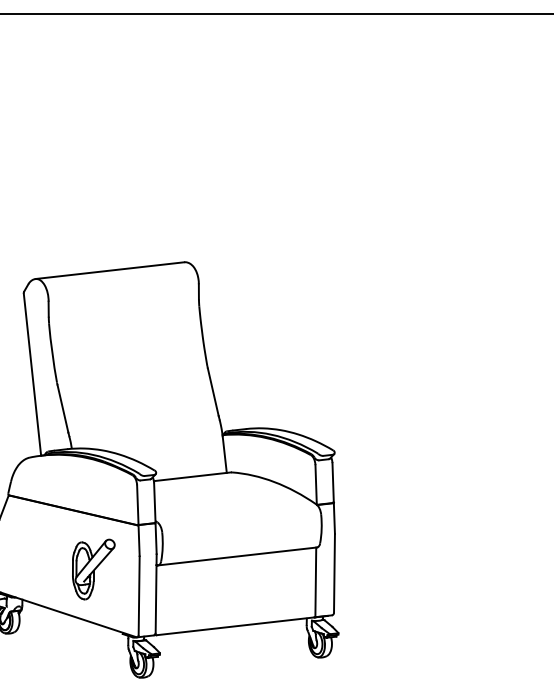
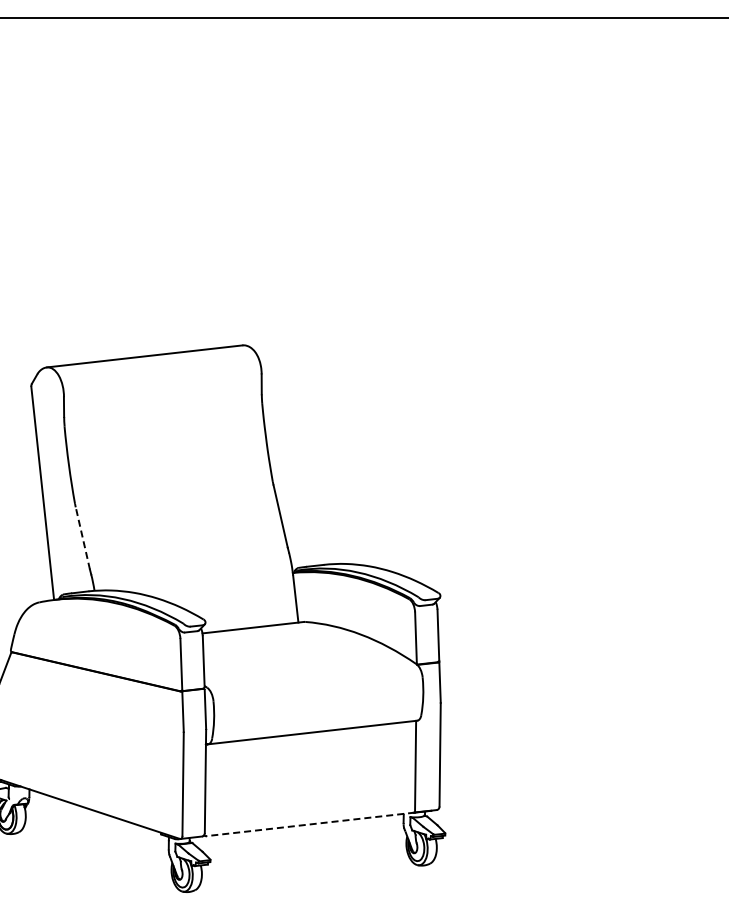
line: (62, 409) -> (82, 538), solid -> dashed
part: (93, 569) -> (123, 749), removed
line: (235, 626) -> (309, 824), solid -> dashed

